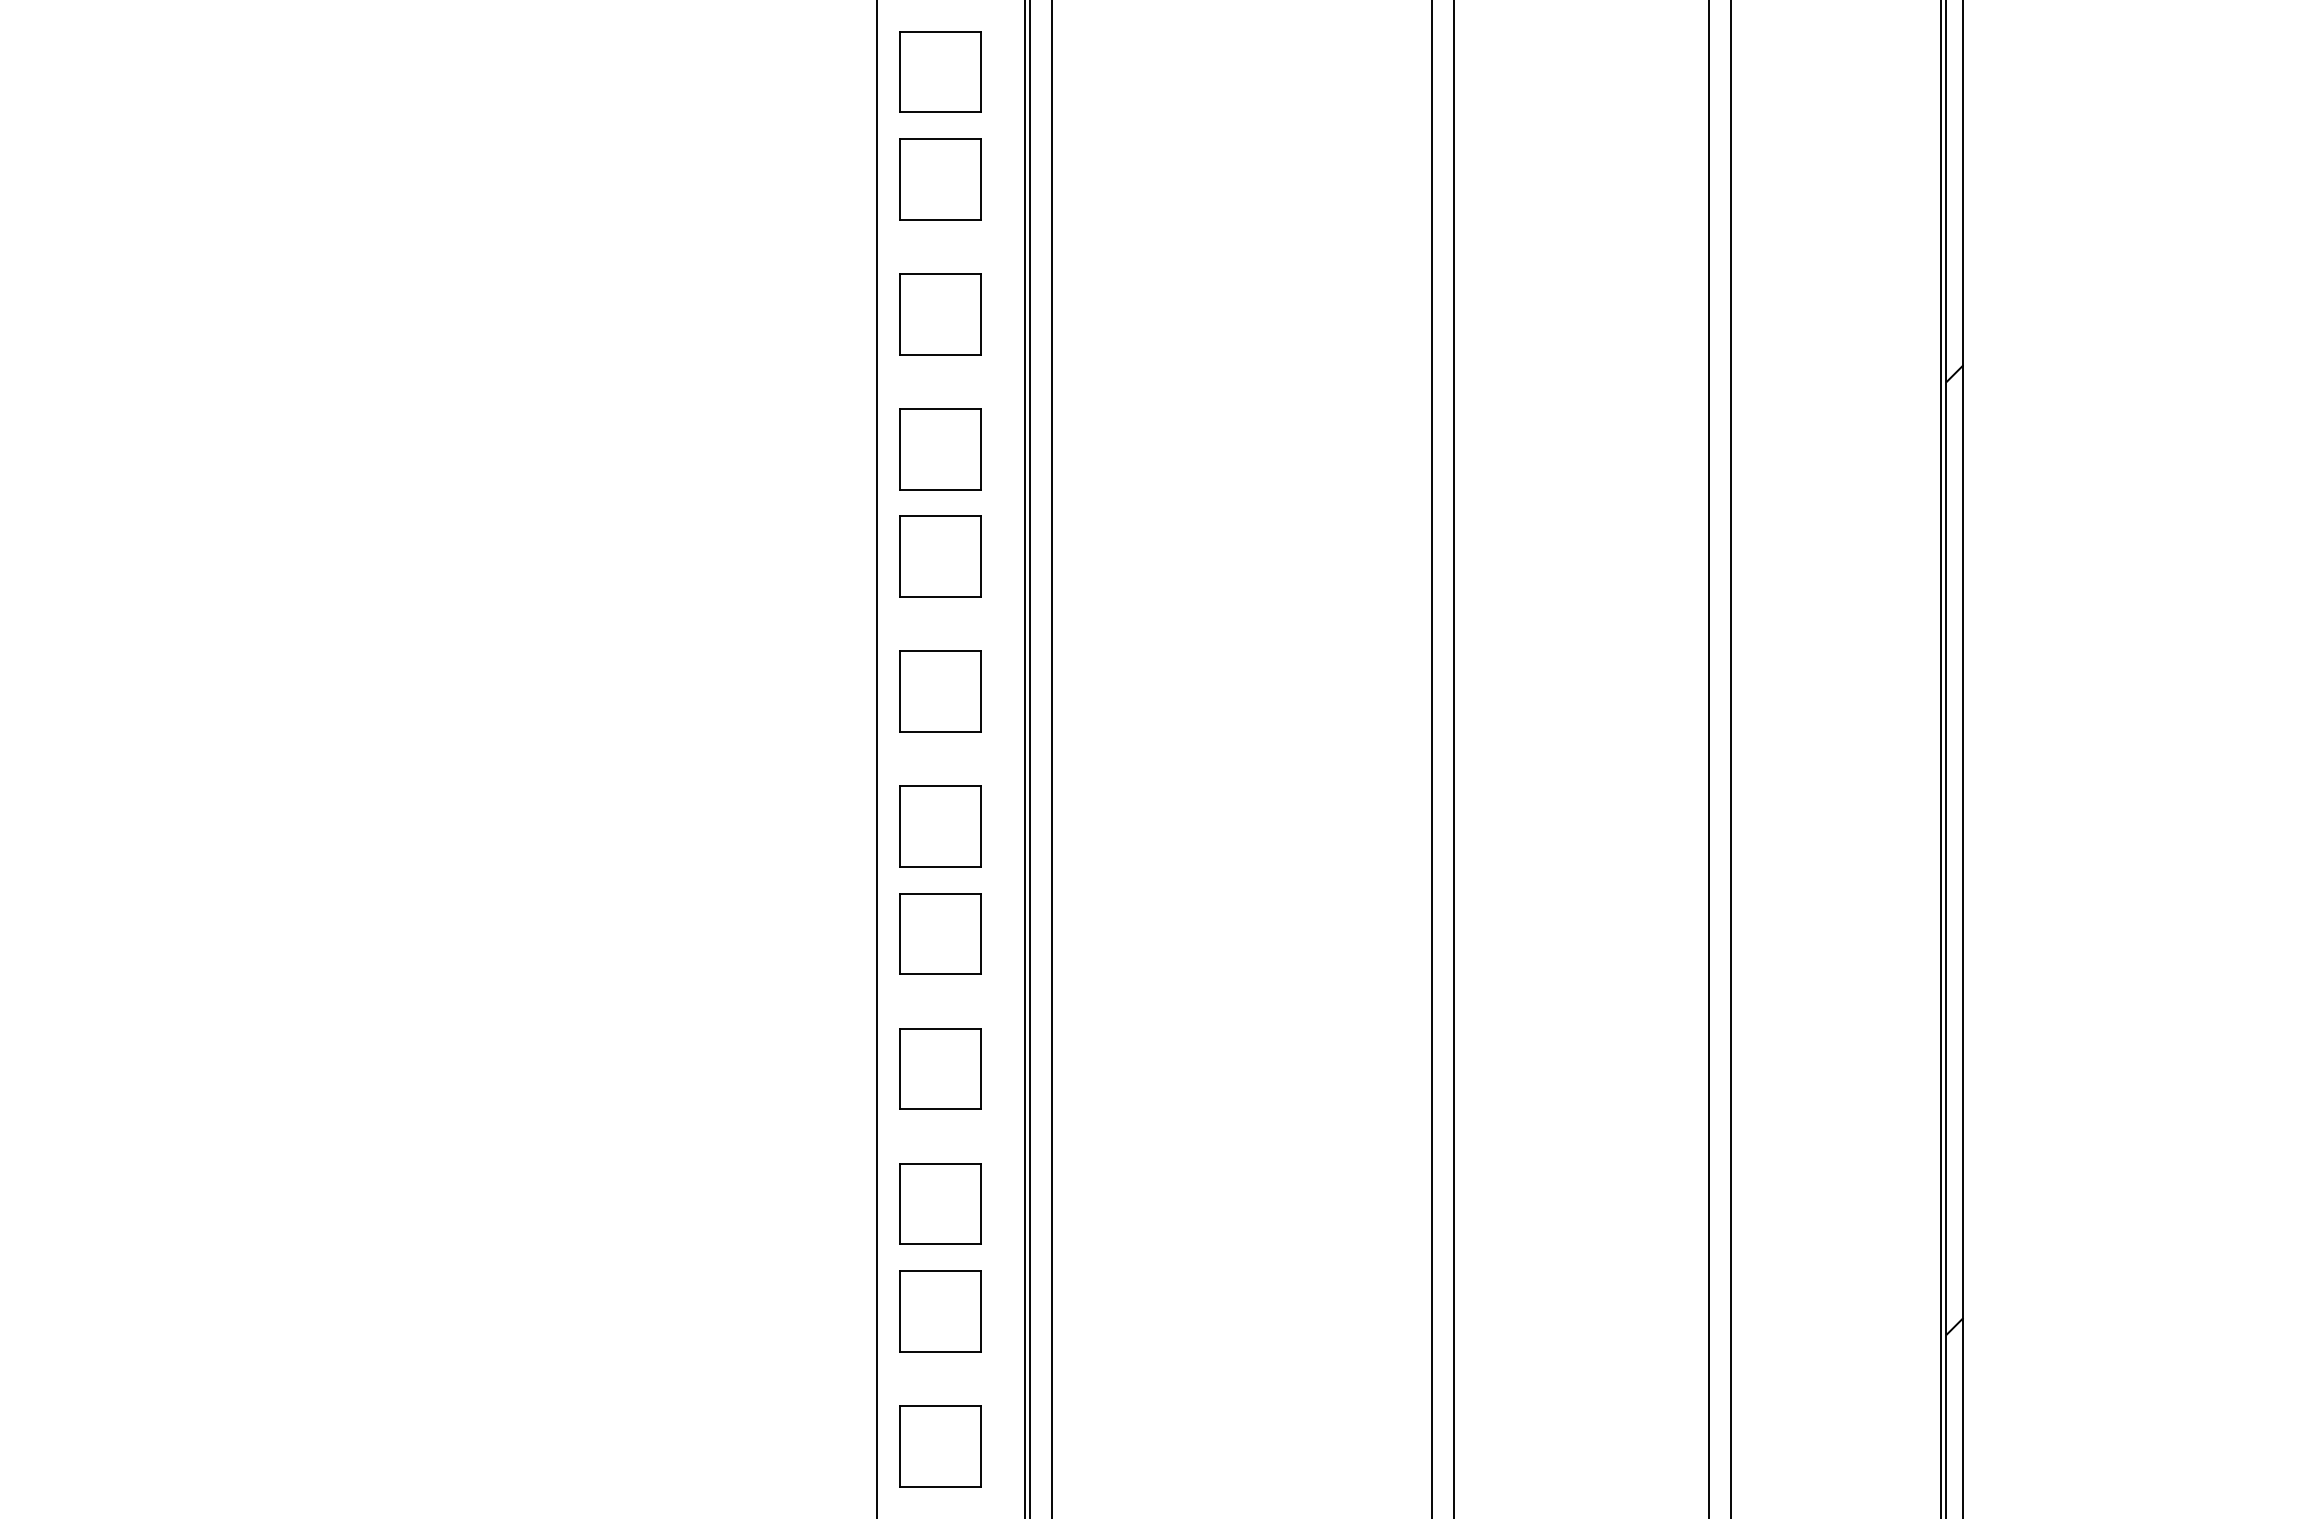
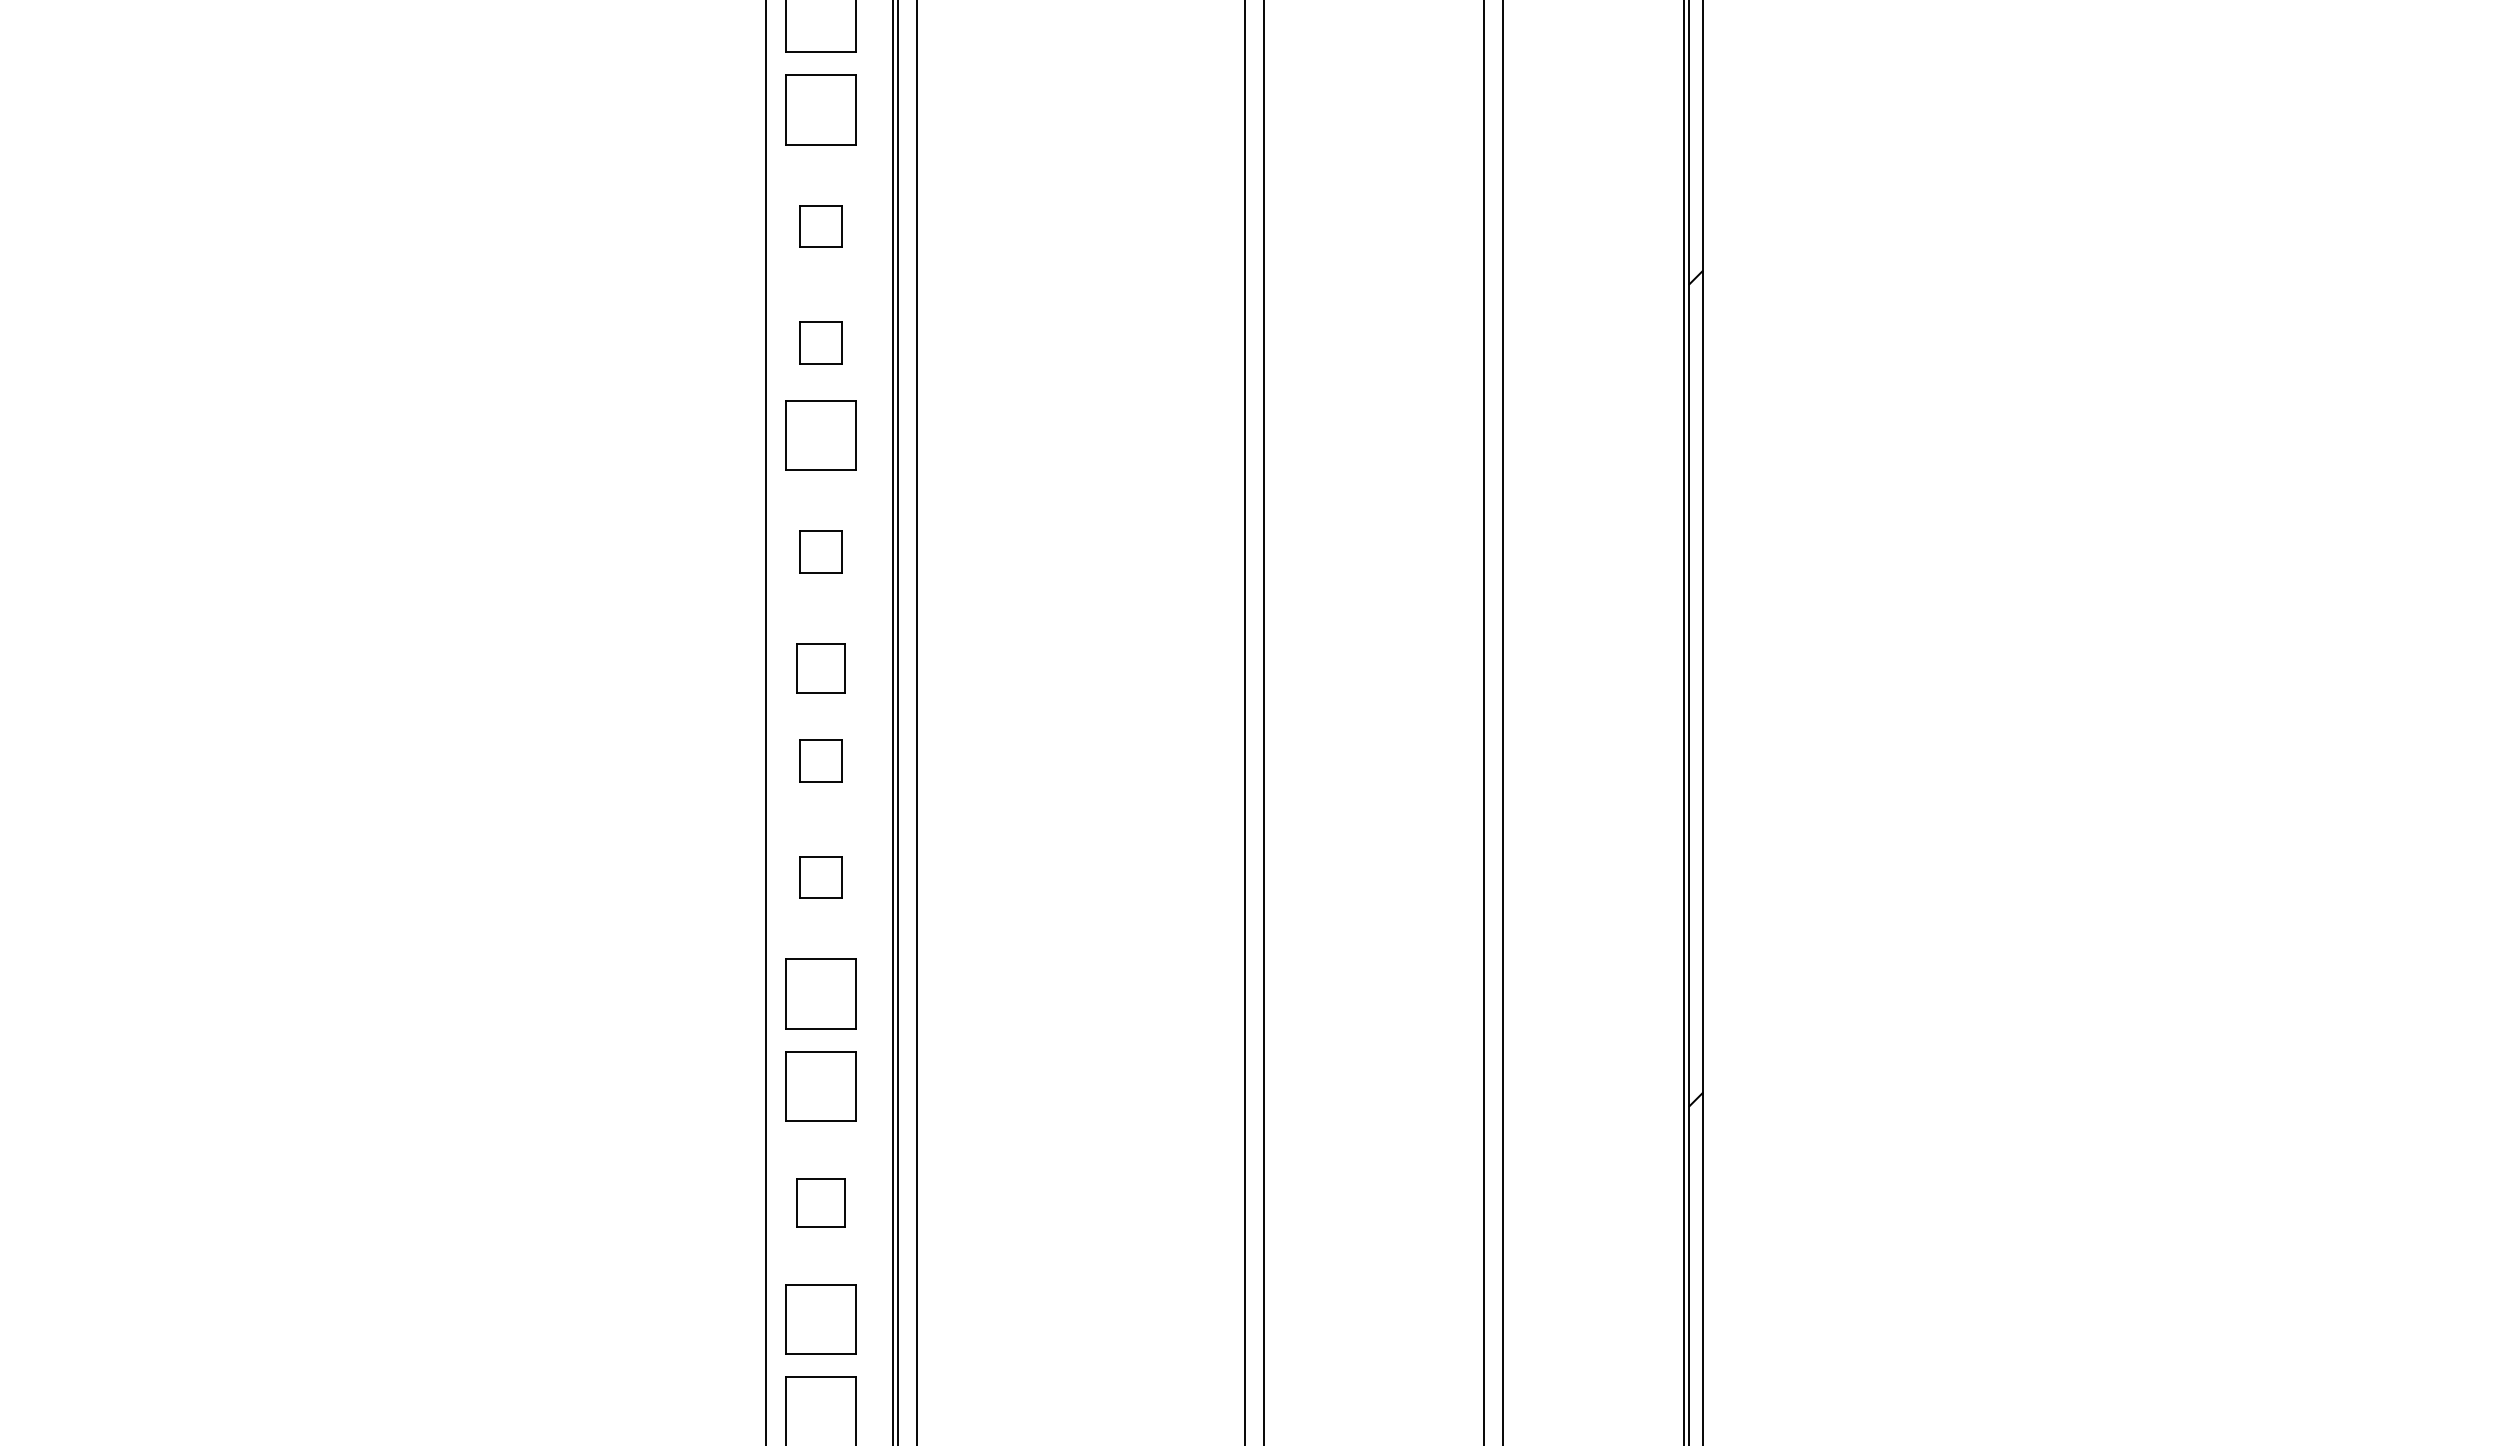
part: (940, 314) -> (820, 226), size x0.6
part: (940, 448) -> (820, 342), size x0.6
part: (940, 690) -> (820, 551), size x0.6
part: (940, 826) -> (820, 668), size x0.7
part: (940, 933) -> (820, 760), size x0.6
part: (940, 1068) -> (820, 877), size x0.6
part: (940, 1445) -> (820, 1202), size x0.7

